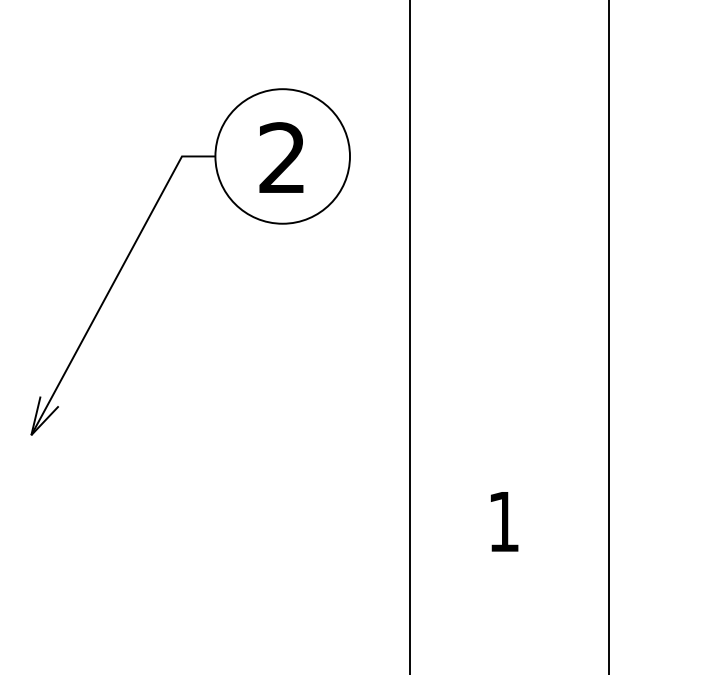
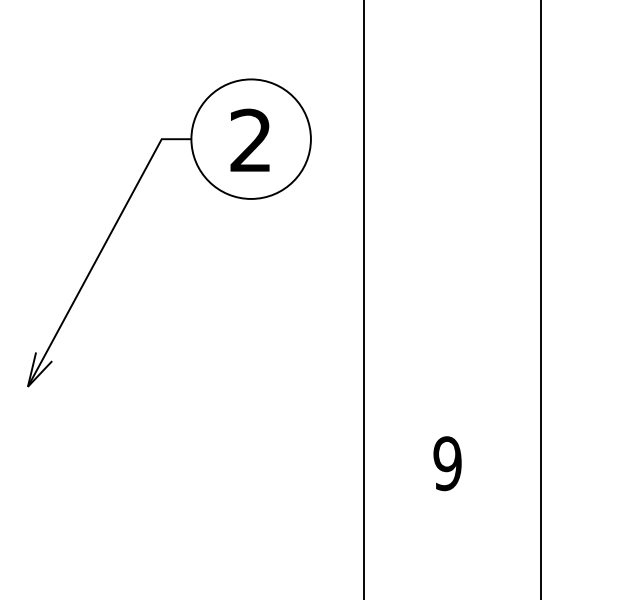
text: (503, 521) -> (447, 463), 1 -> 9

